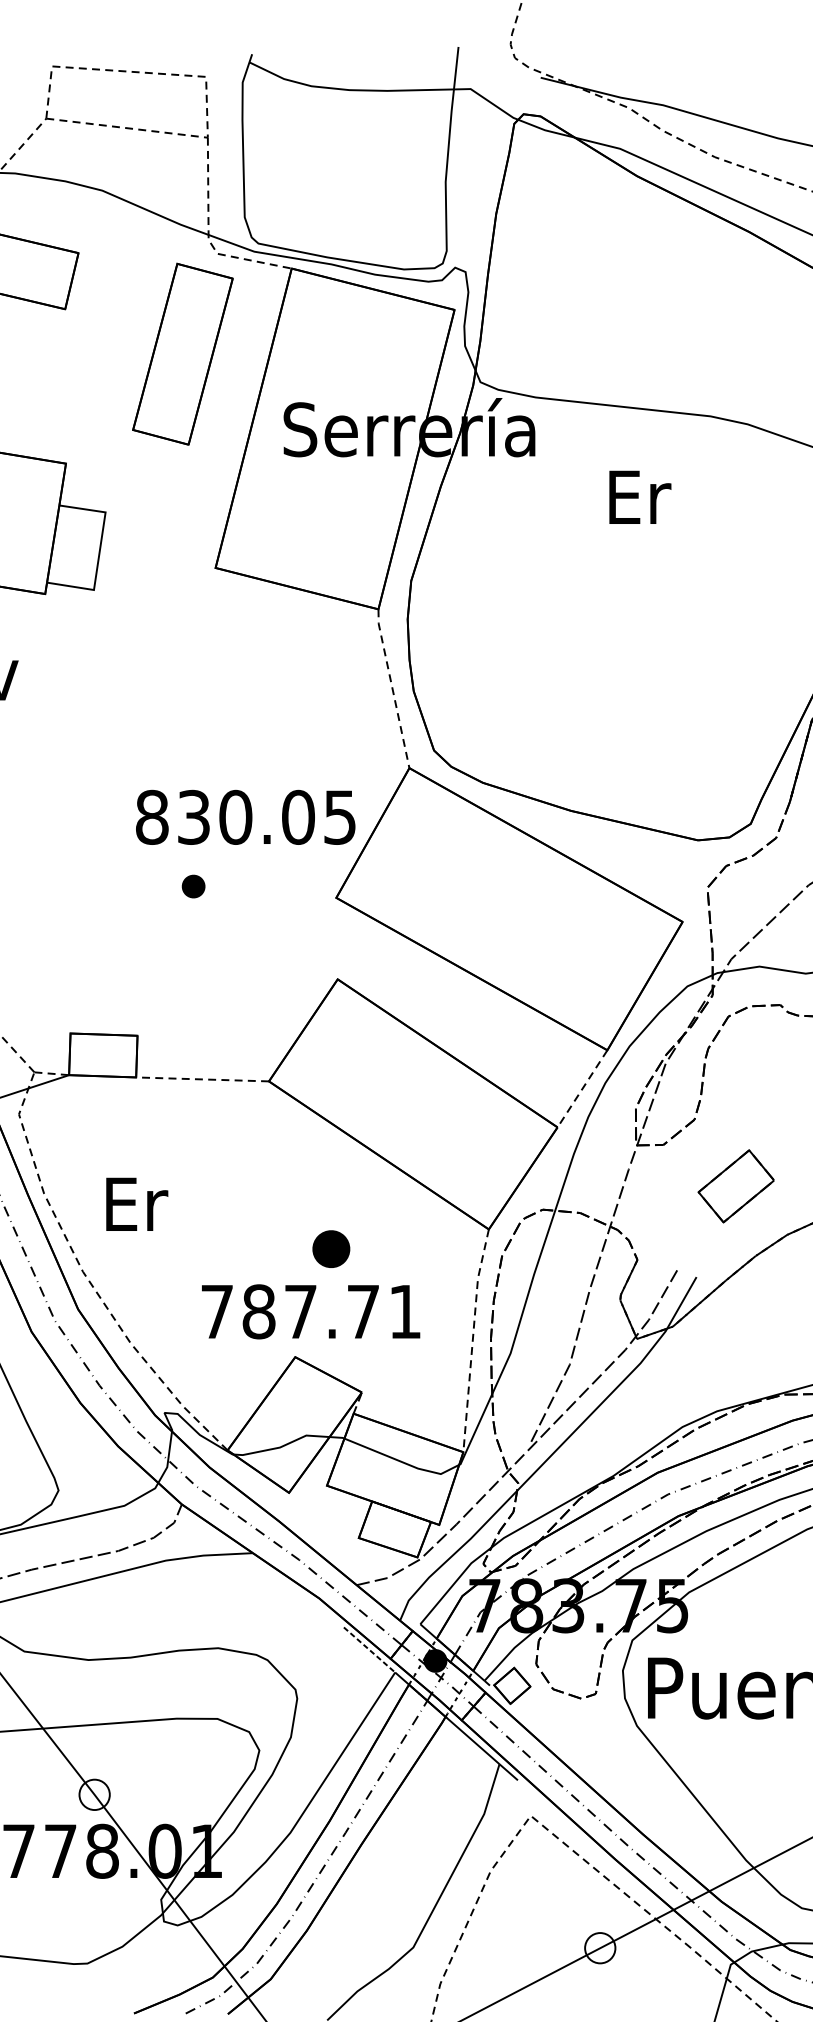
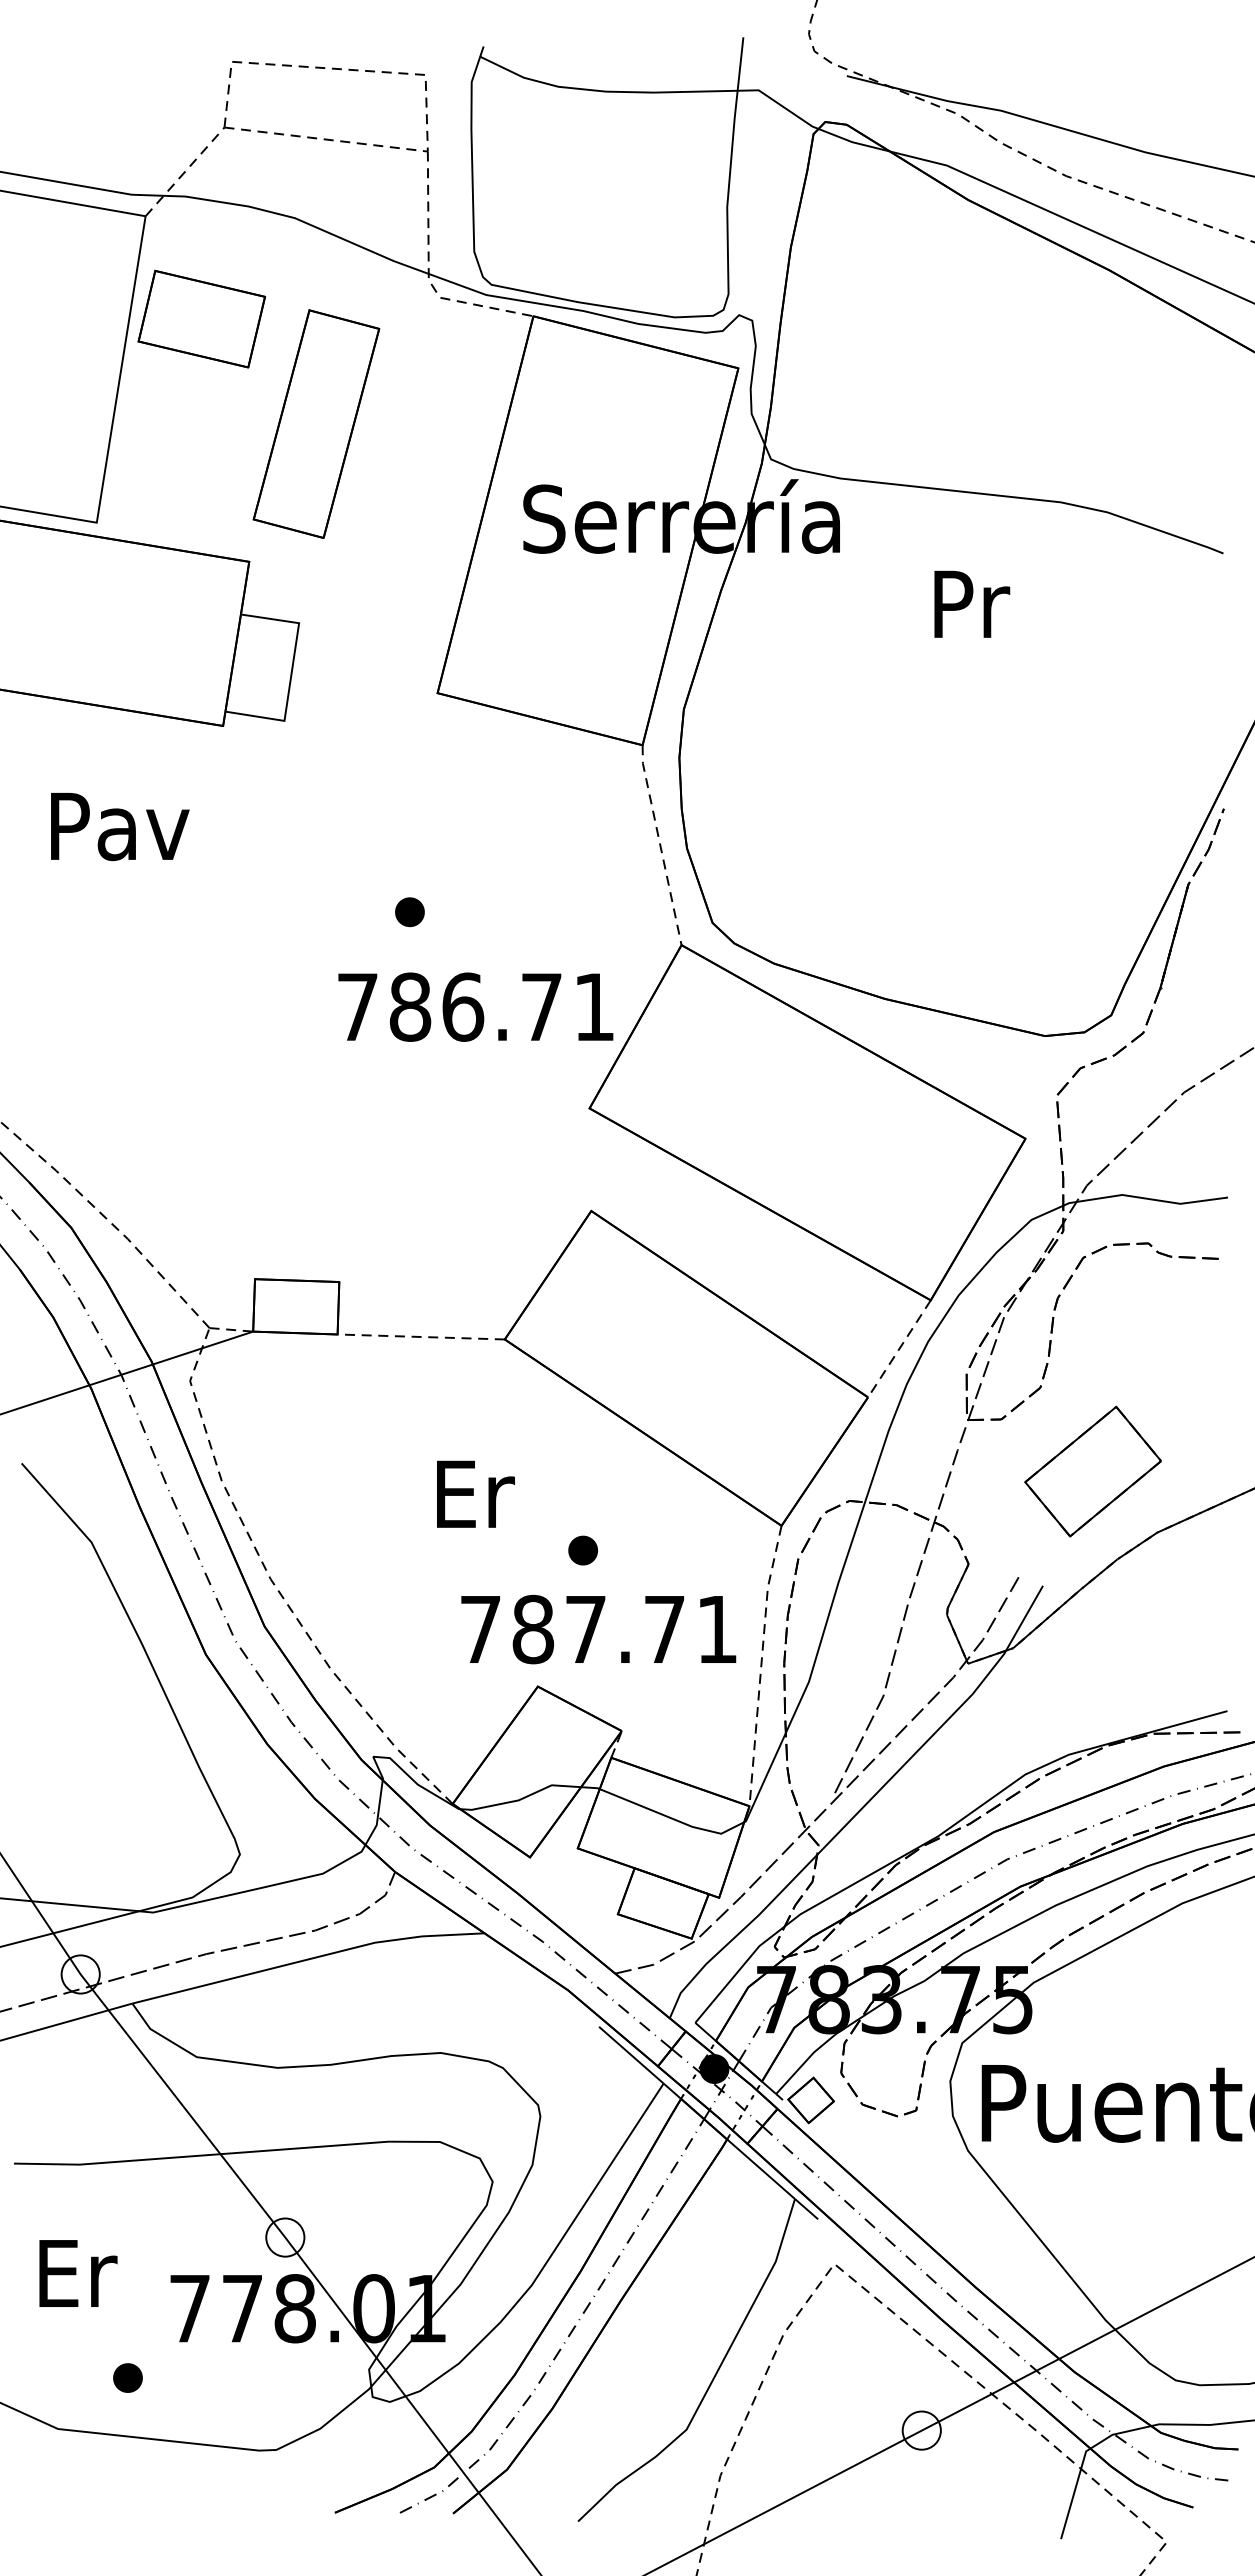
part: (182, 353) -> (316, 423), moved
text: (640, 496) -> (972, 603), Er -> Pr
text: (245, 816) -> (475, 1006), 830.05 -> 786.71
part: (193, 886) -> (409, 912), moved
part: (735, 1186) -> (1092, 1471), size x1.43
text: (136, 1203) -> (475, 1493), moved
part: (330, 1249) -> (582, 1550), size x0.62
text: (310, 1311) -> (598, 1629), moved
line: (369, 1650) -> (631, 2055), dashed -> solid

